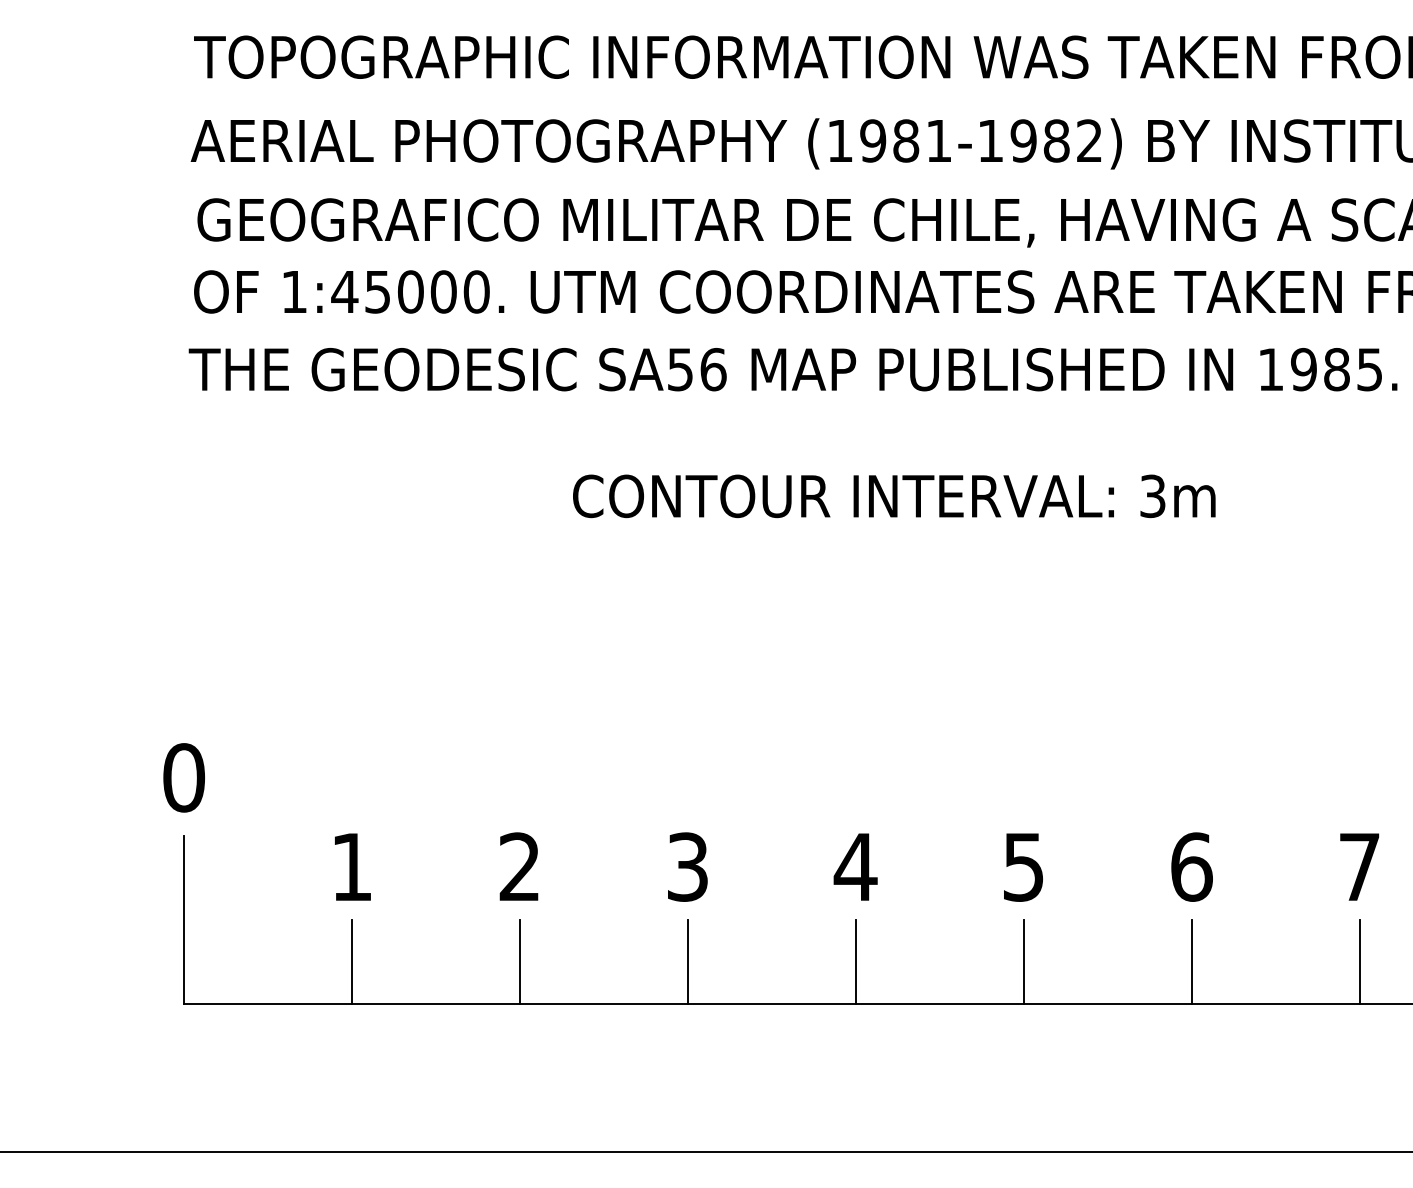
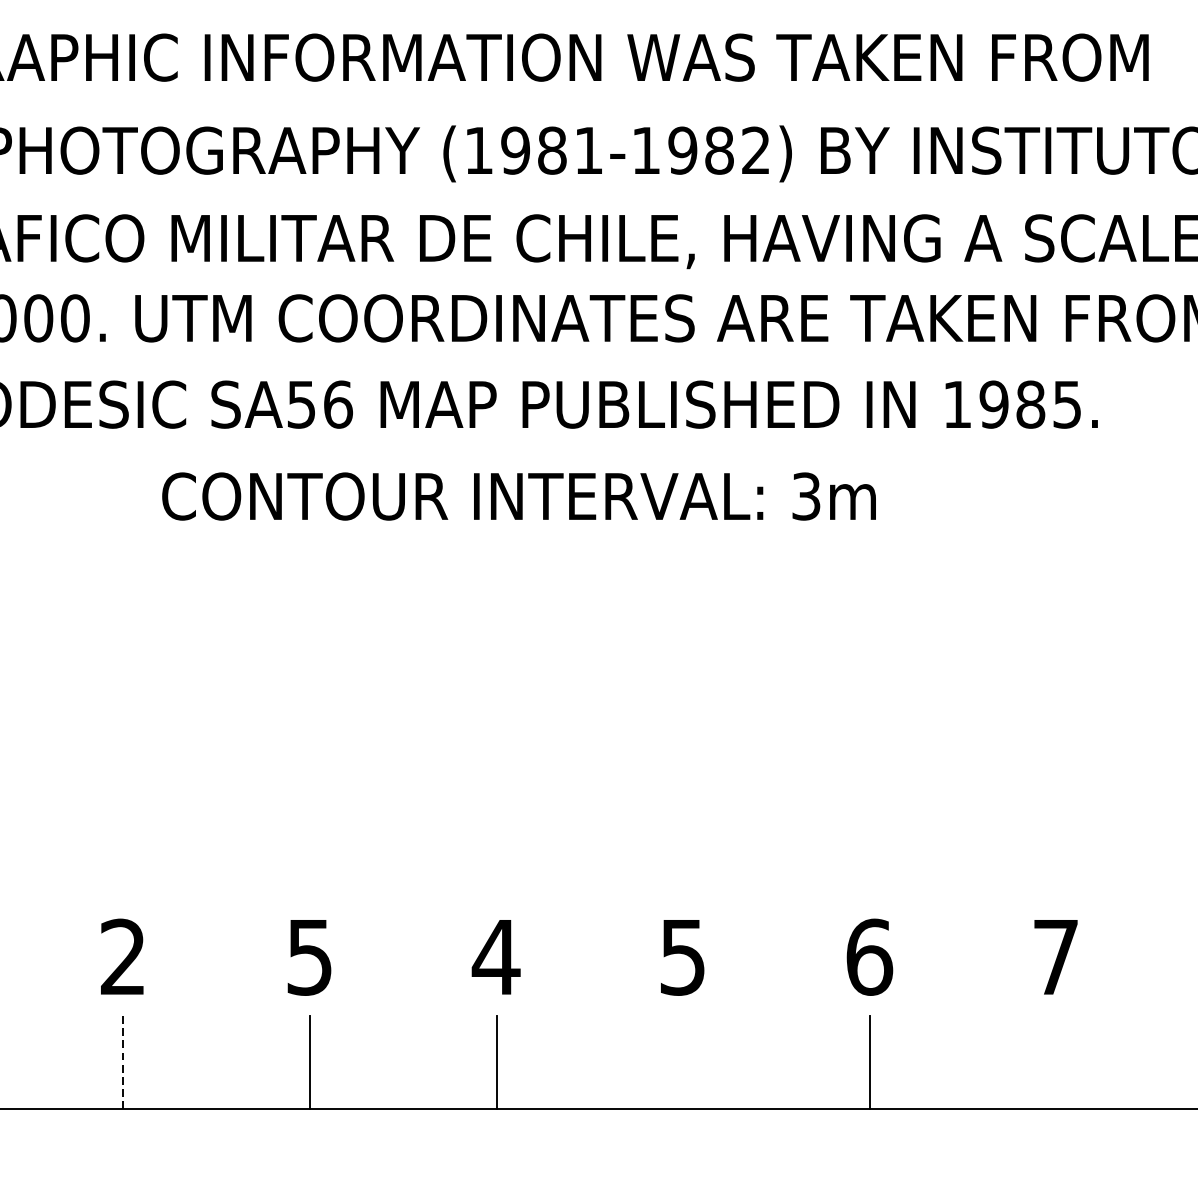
text: (894, 496) -> (519, 496), moved
text: (687, 866) -> (309, 956), 3 -> 5
line: (520, 961) -> (123, 1062), solid -> dashed
line: (1023, 961) -> (682, 1062), removed
line: (1359, 961) -> (1055, 1062), removed

